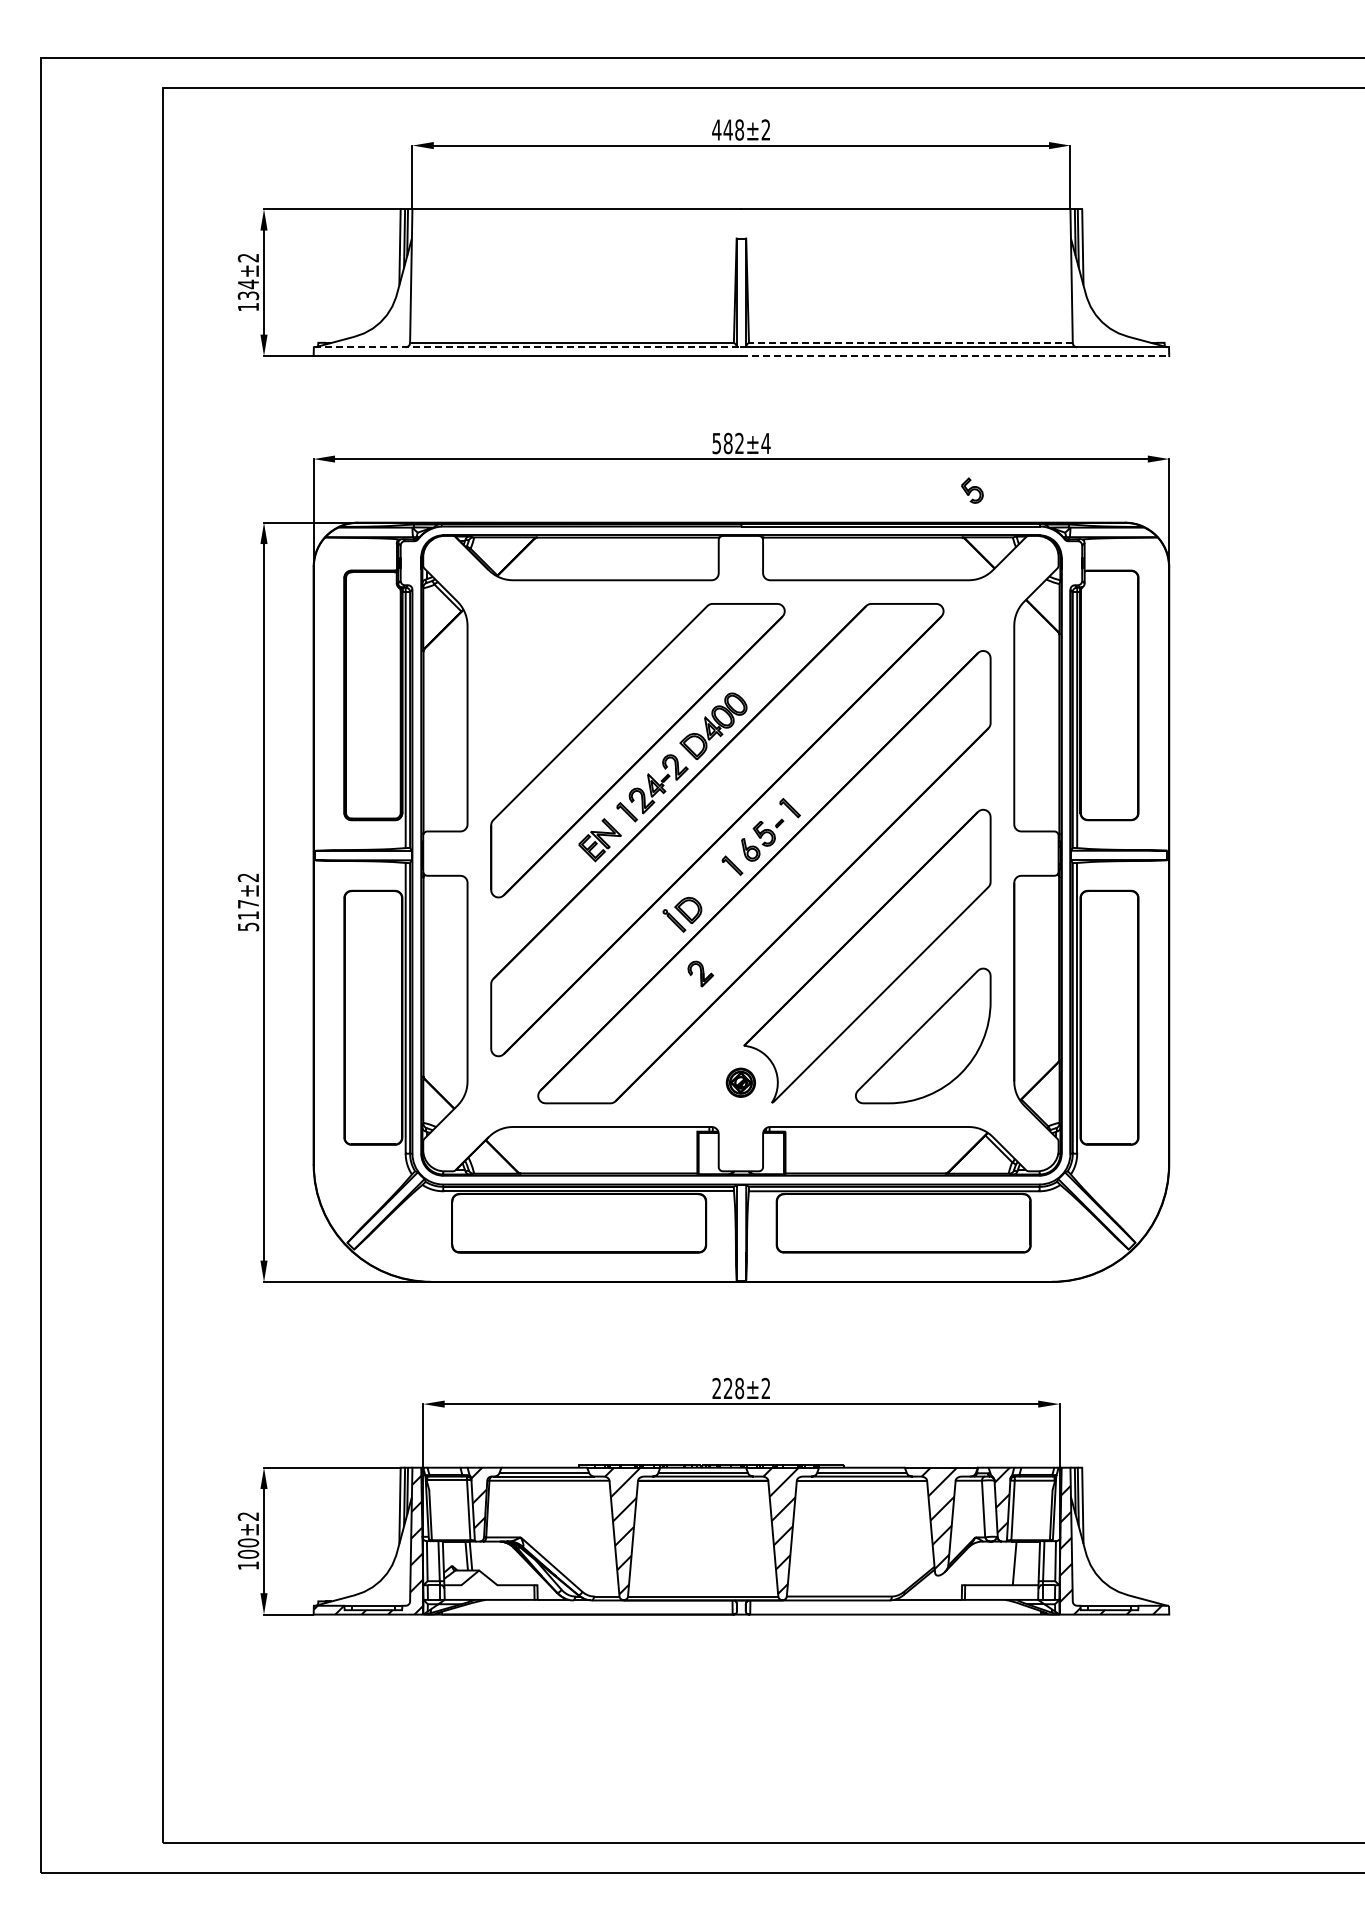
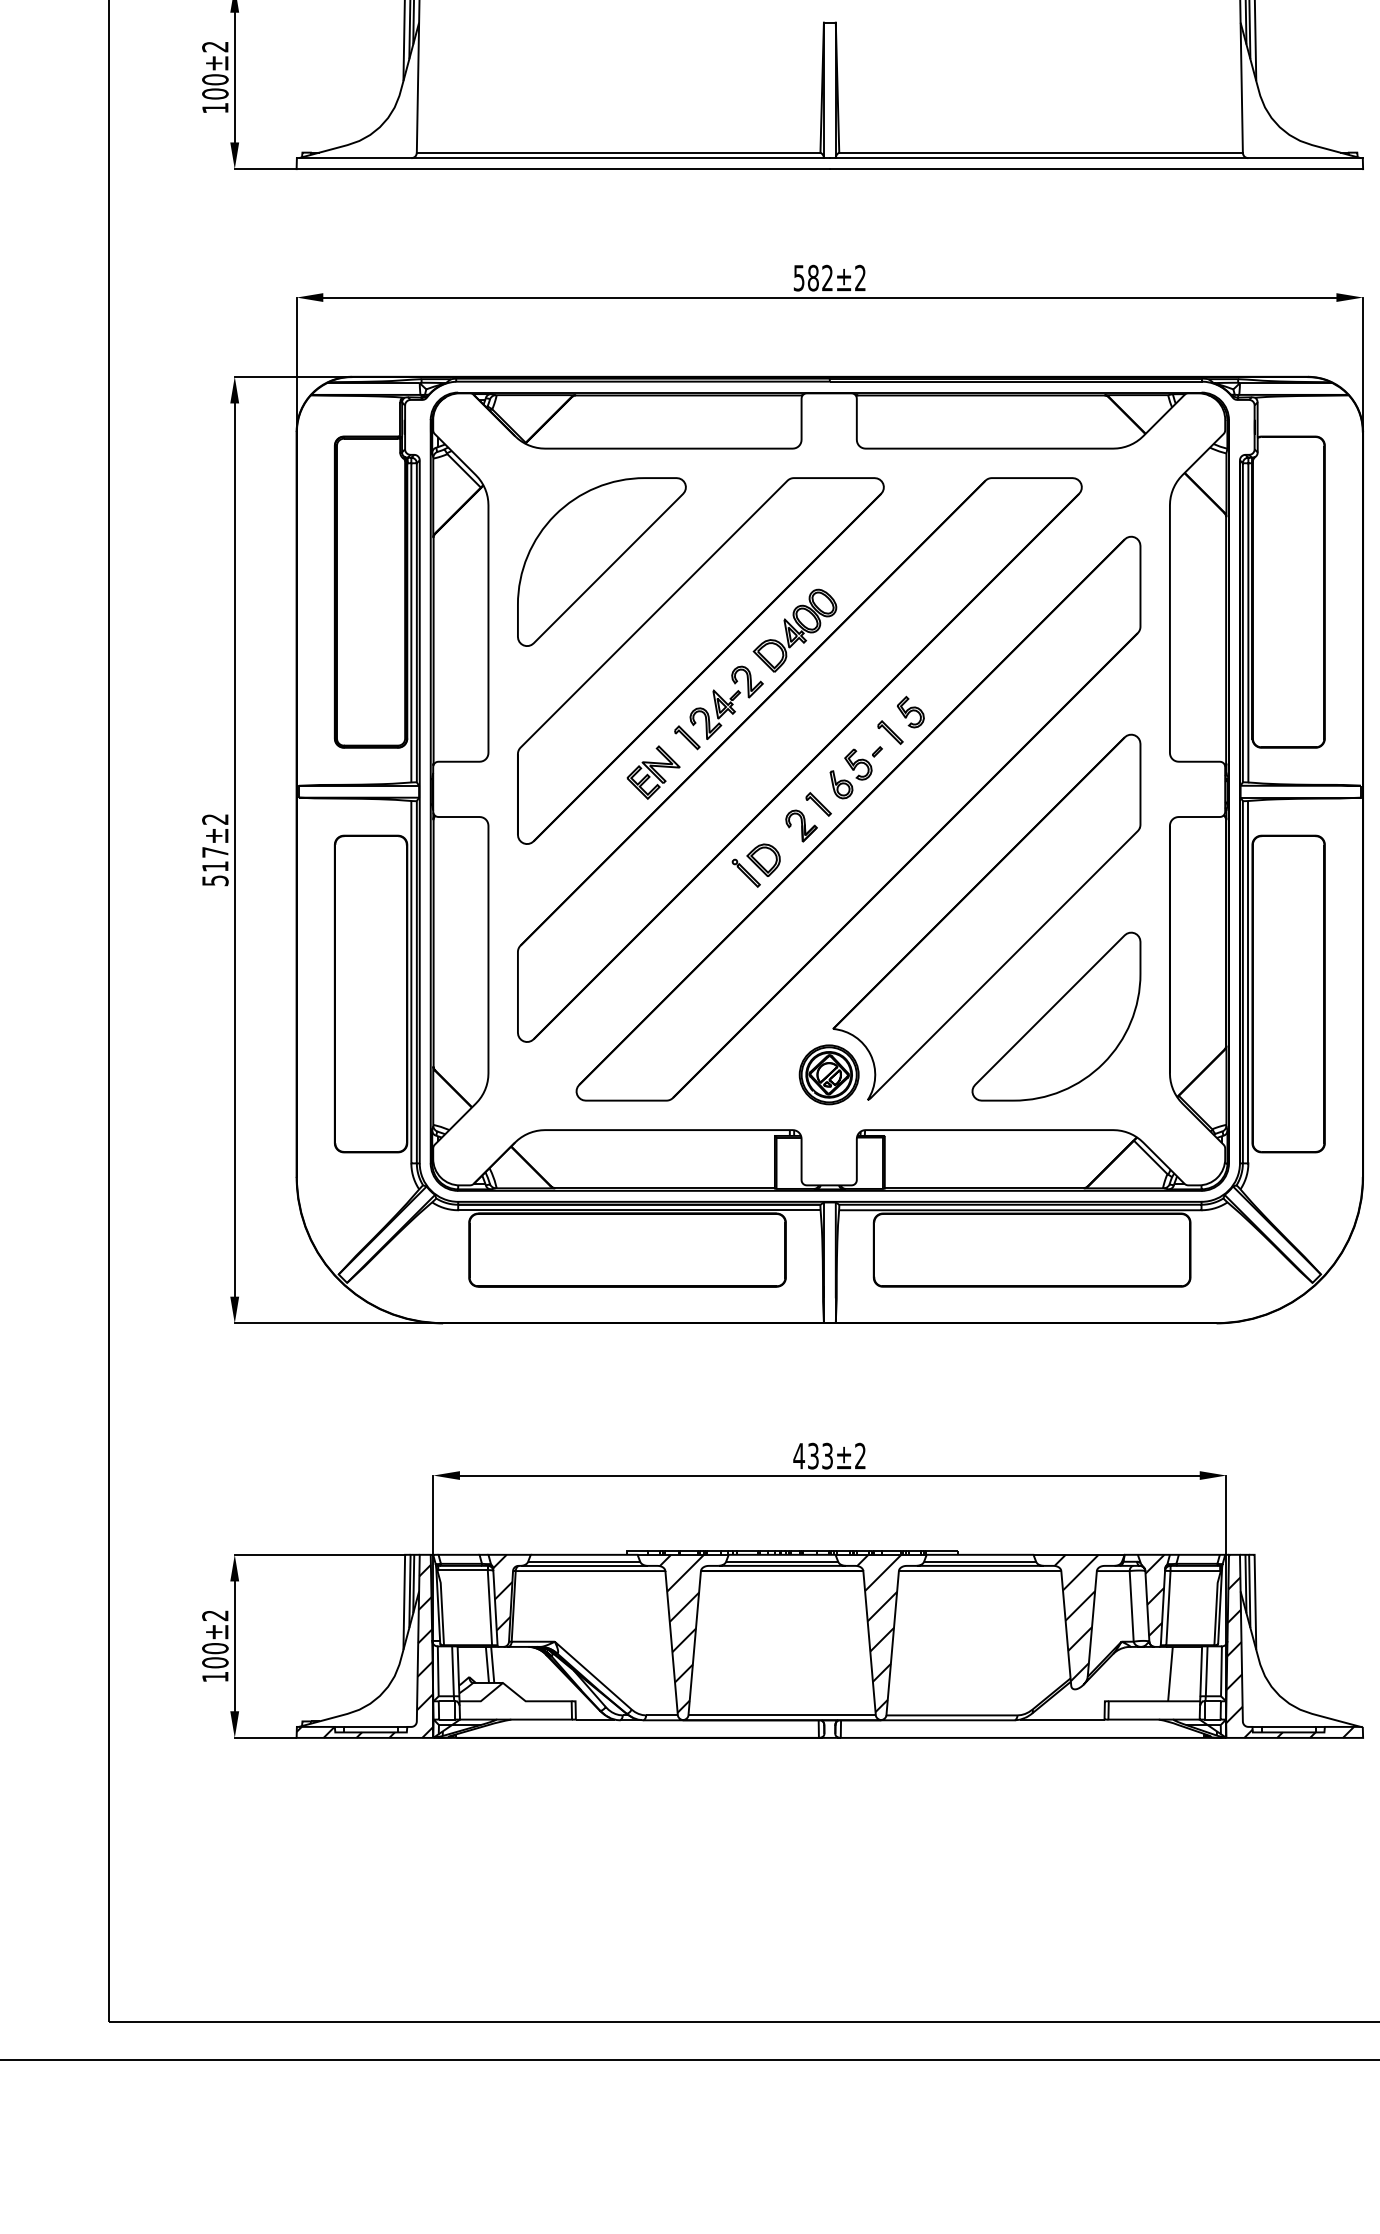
text: (248, 289) -> (215, 86), 134±2 -> 100±2
line: (910, 342) -> (1040, 152), dashed -> solid
line: (527, 347) -> (563, 158), dashed -> solid
line: (955, 356) -> (1096, 169), dashed -> solid
text: (765, 442) -> (859, 276), 582±4 -> 582±2
part: (972, 490) -> (910, 711), moved
part: (558, 671) -> (601, 562), added
part: (700, 973) -> (801, 825), moved
part: (740, 1082) -> (828, 1074), size x1.67
text: (728, 1388) -> (813, 1456), 228±2 -> 433±2

